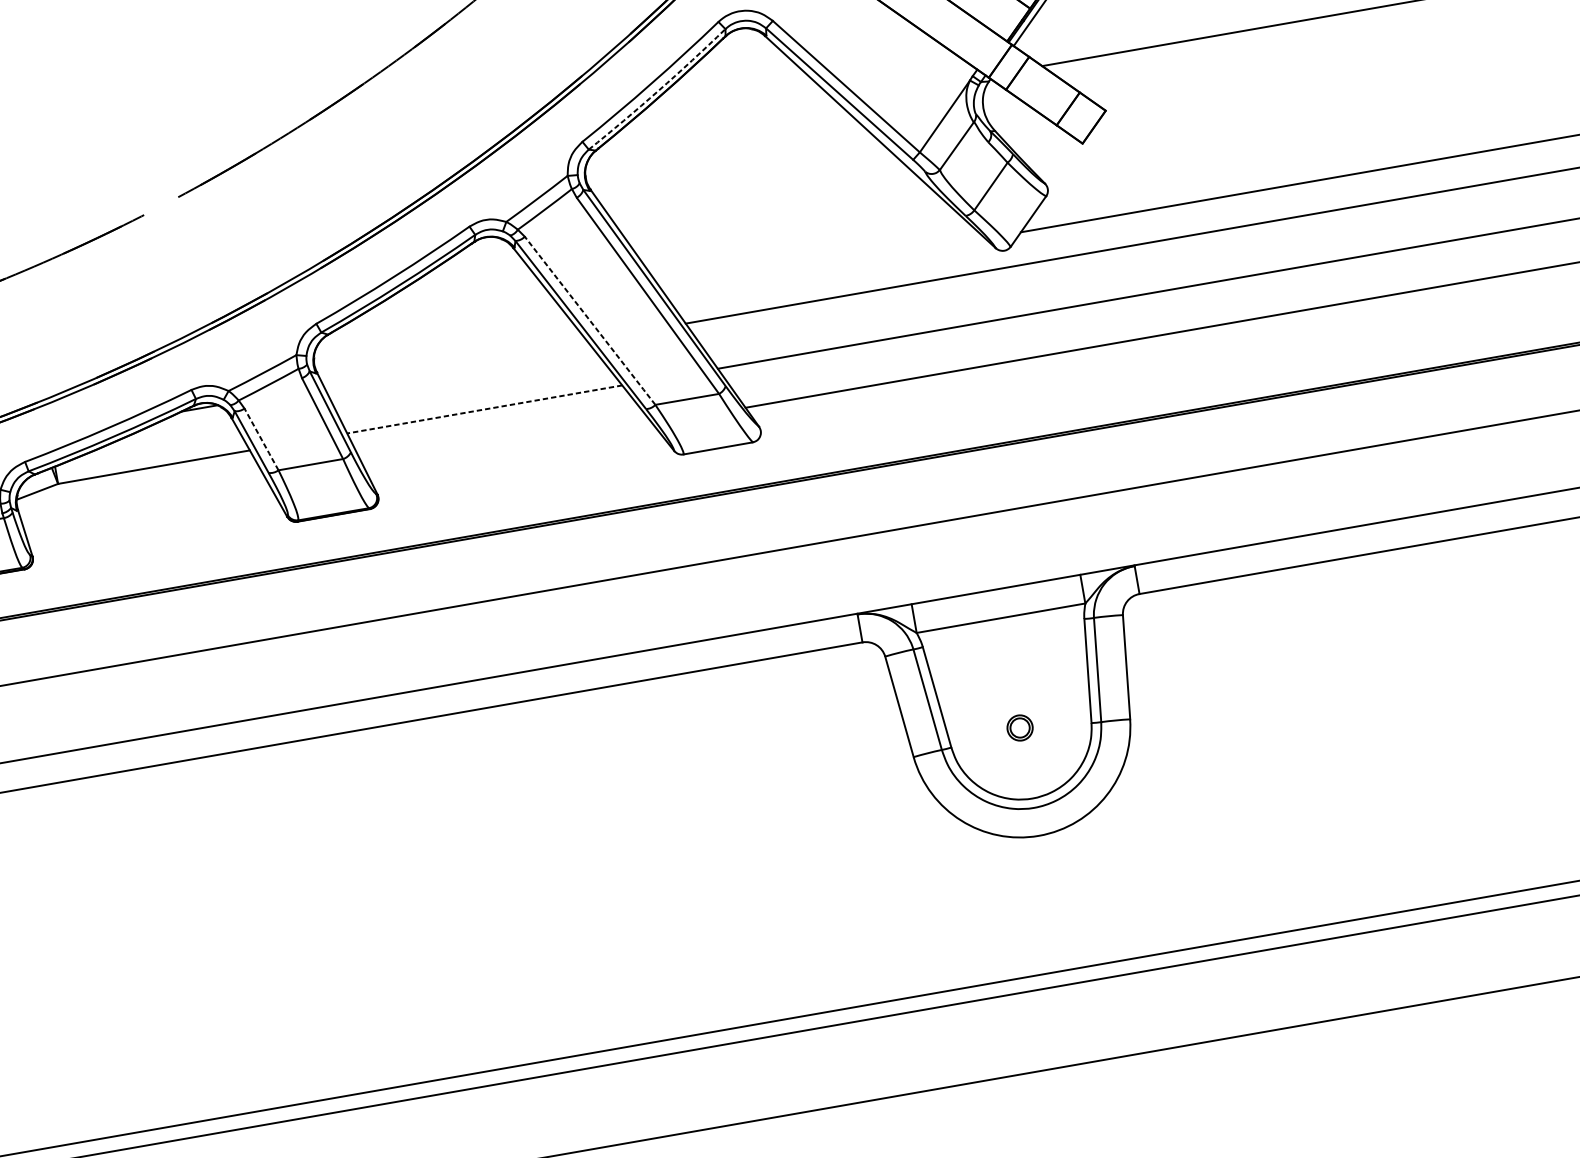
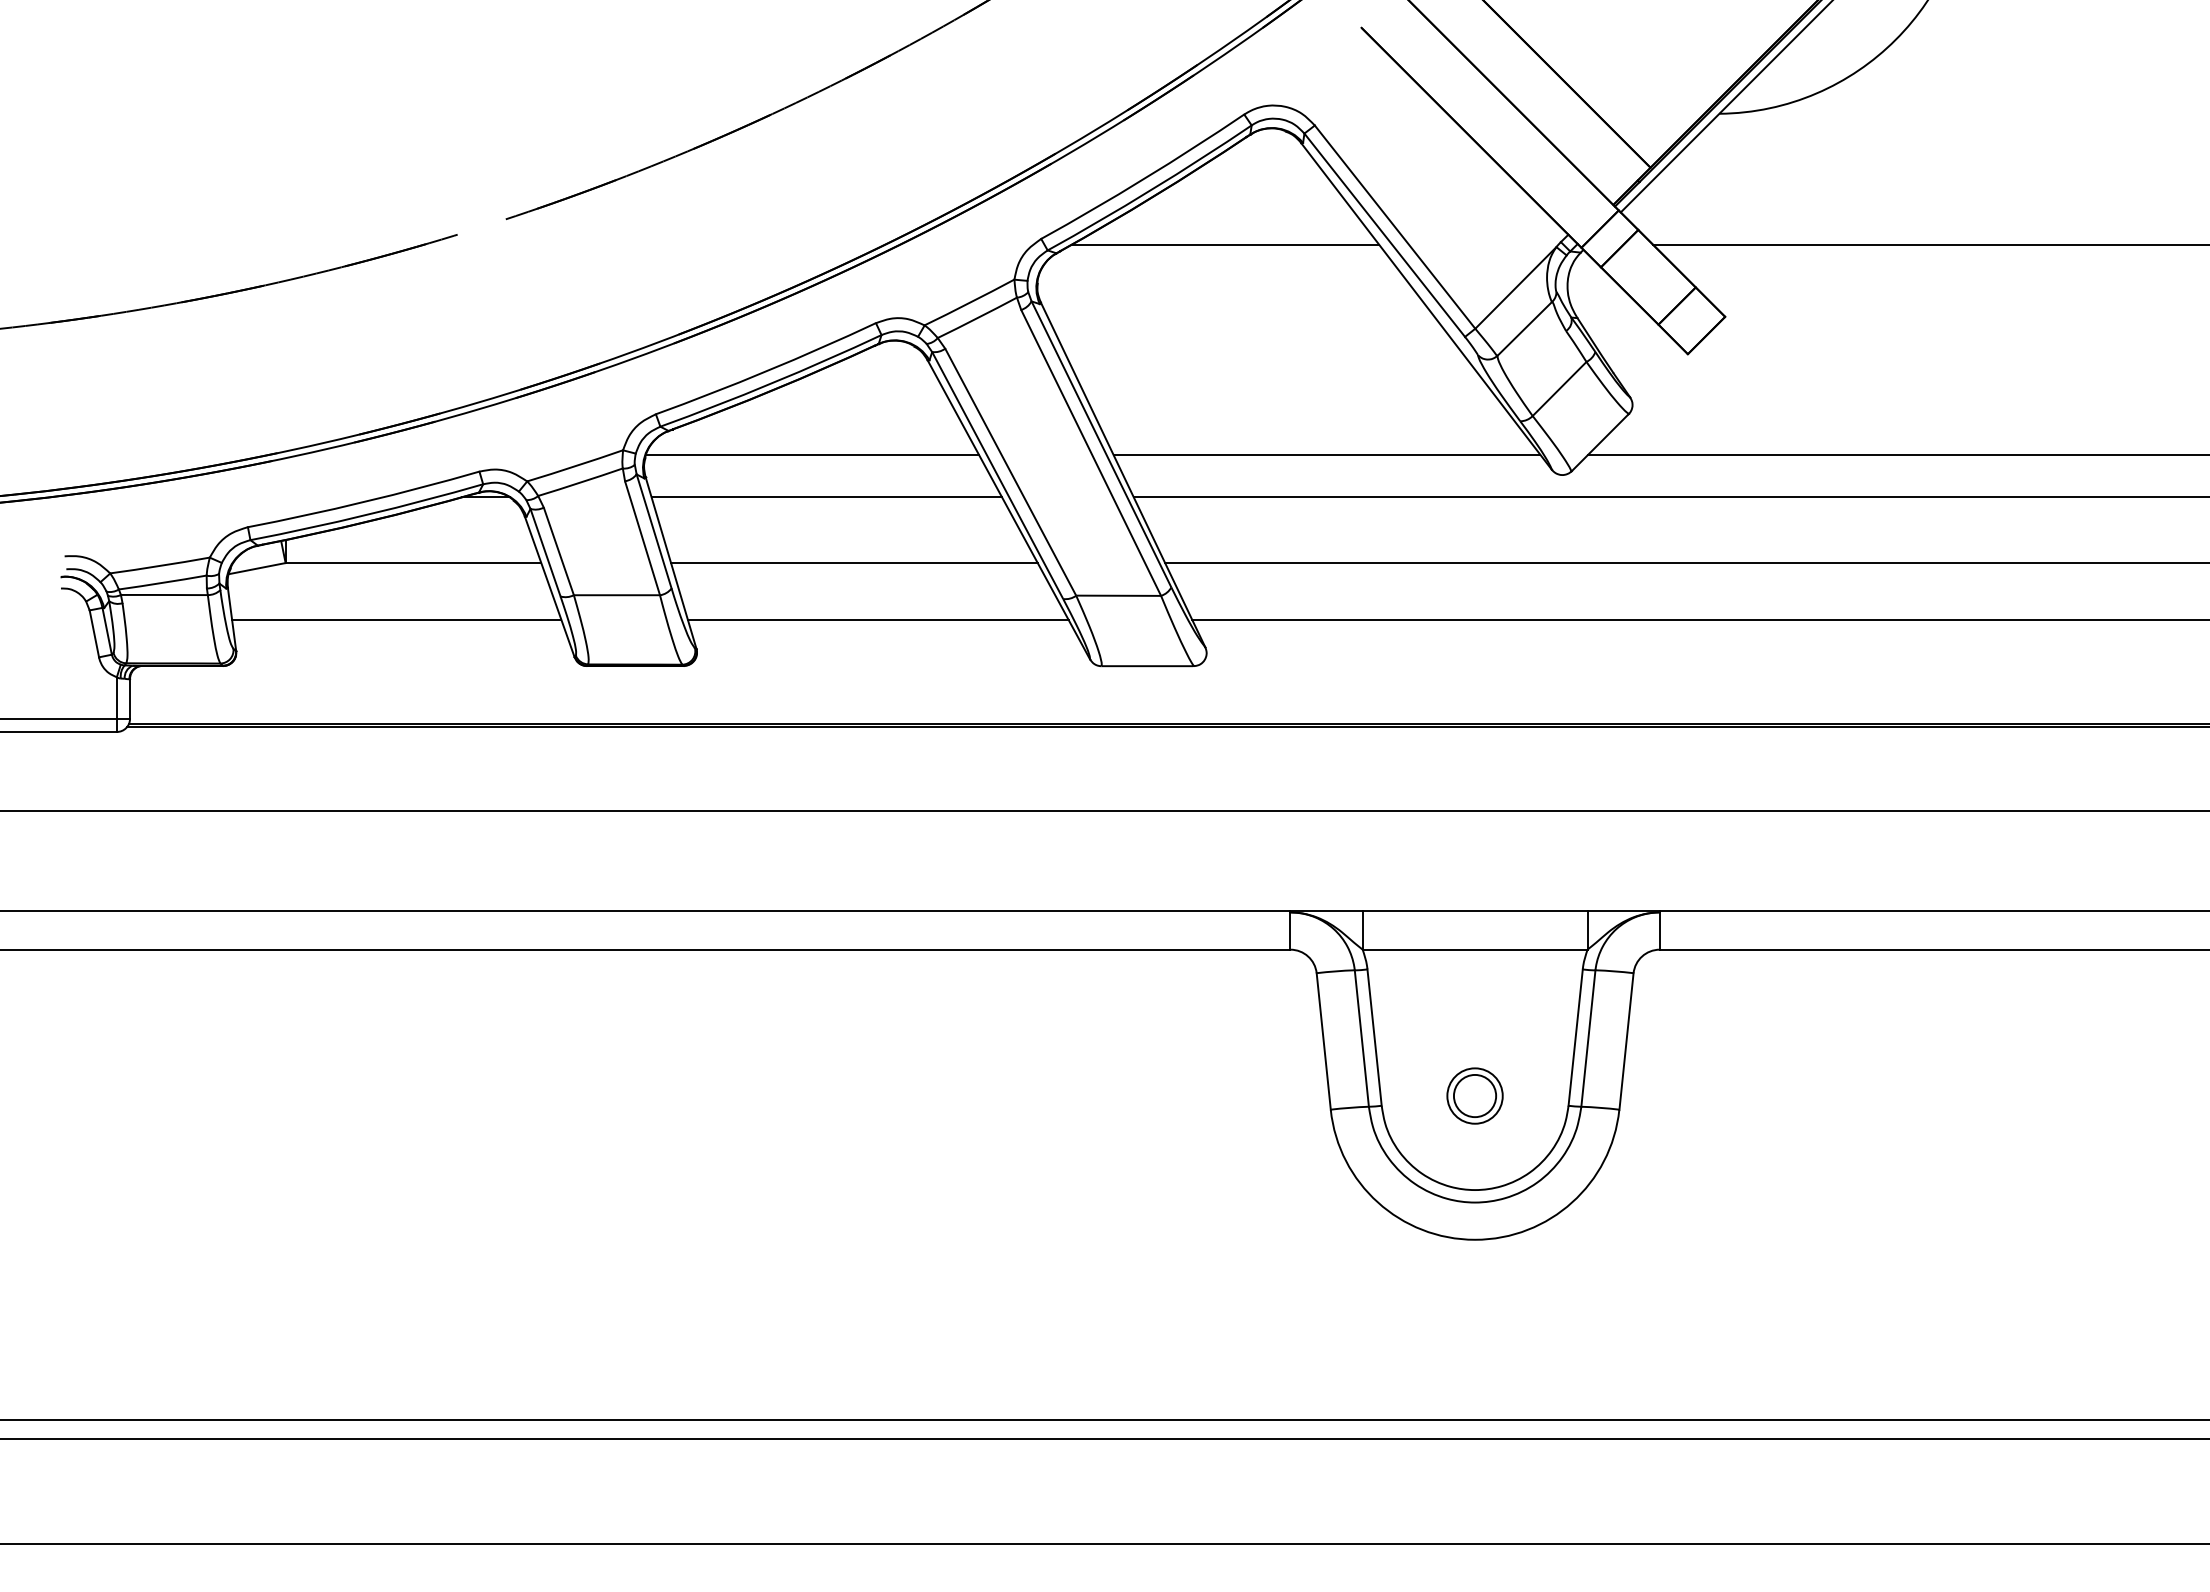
arc: (658, 91) -> (1151, 190), dashed -> solid
line: (721, 121) -> (1225, 244), added
line: (824, 266) -> (1326, 454), added
line: (589, 321) -> (1010, 472), dashed -> solid
line: (439, 333) -> (812, 454), added
line: (455, 363) -> (826, 497), added
line: (484, 409) -> (853, 563), dashed -> solid
line: (261, 439) -> (558, 551), dashed -> solid
line: (509, 448) -> (877, 619), added
line: (148, 511) -> (396, 619), added
part: (1019, 727) -> (1474, 1095), size x1.67

